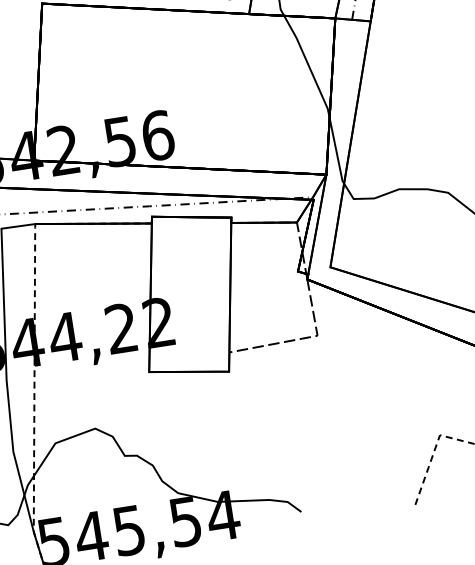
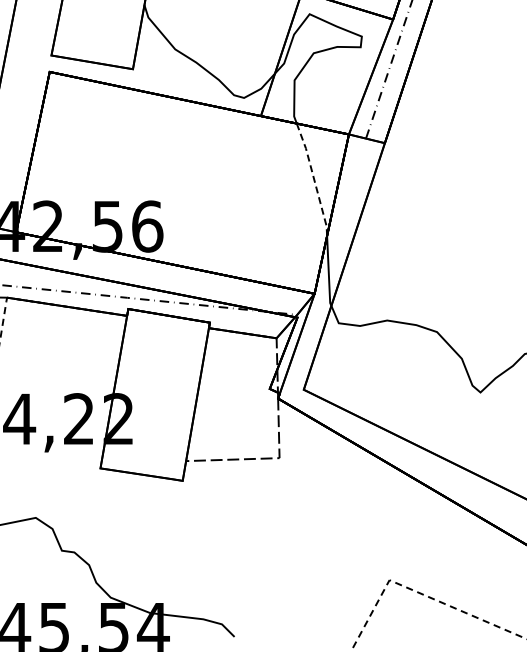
line: (309, 66) -> (314, 179), solid -> dashed

